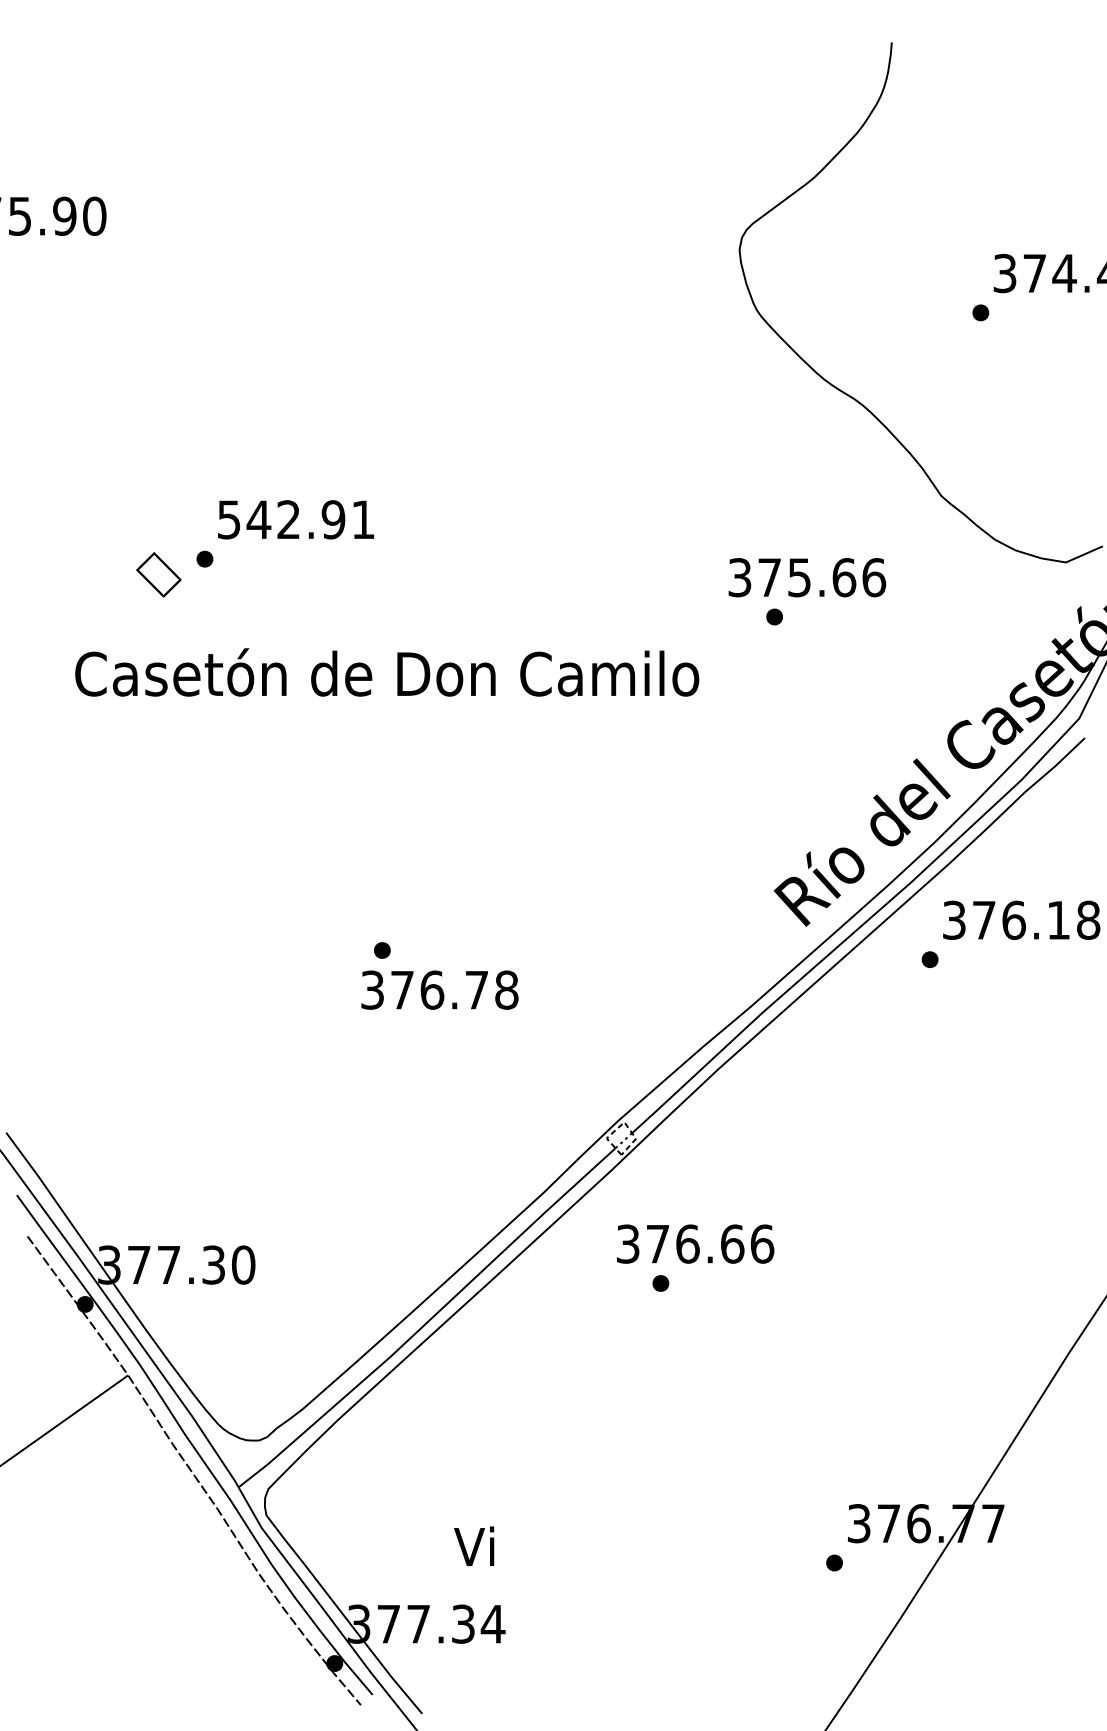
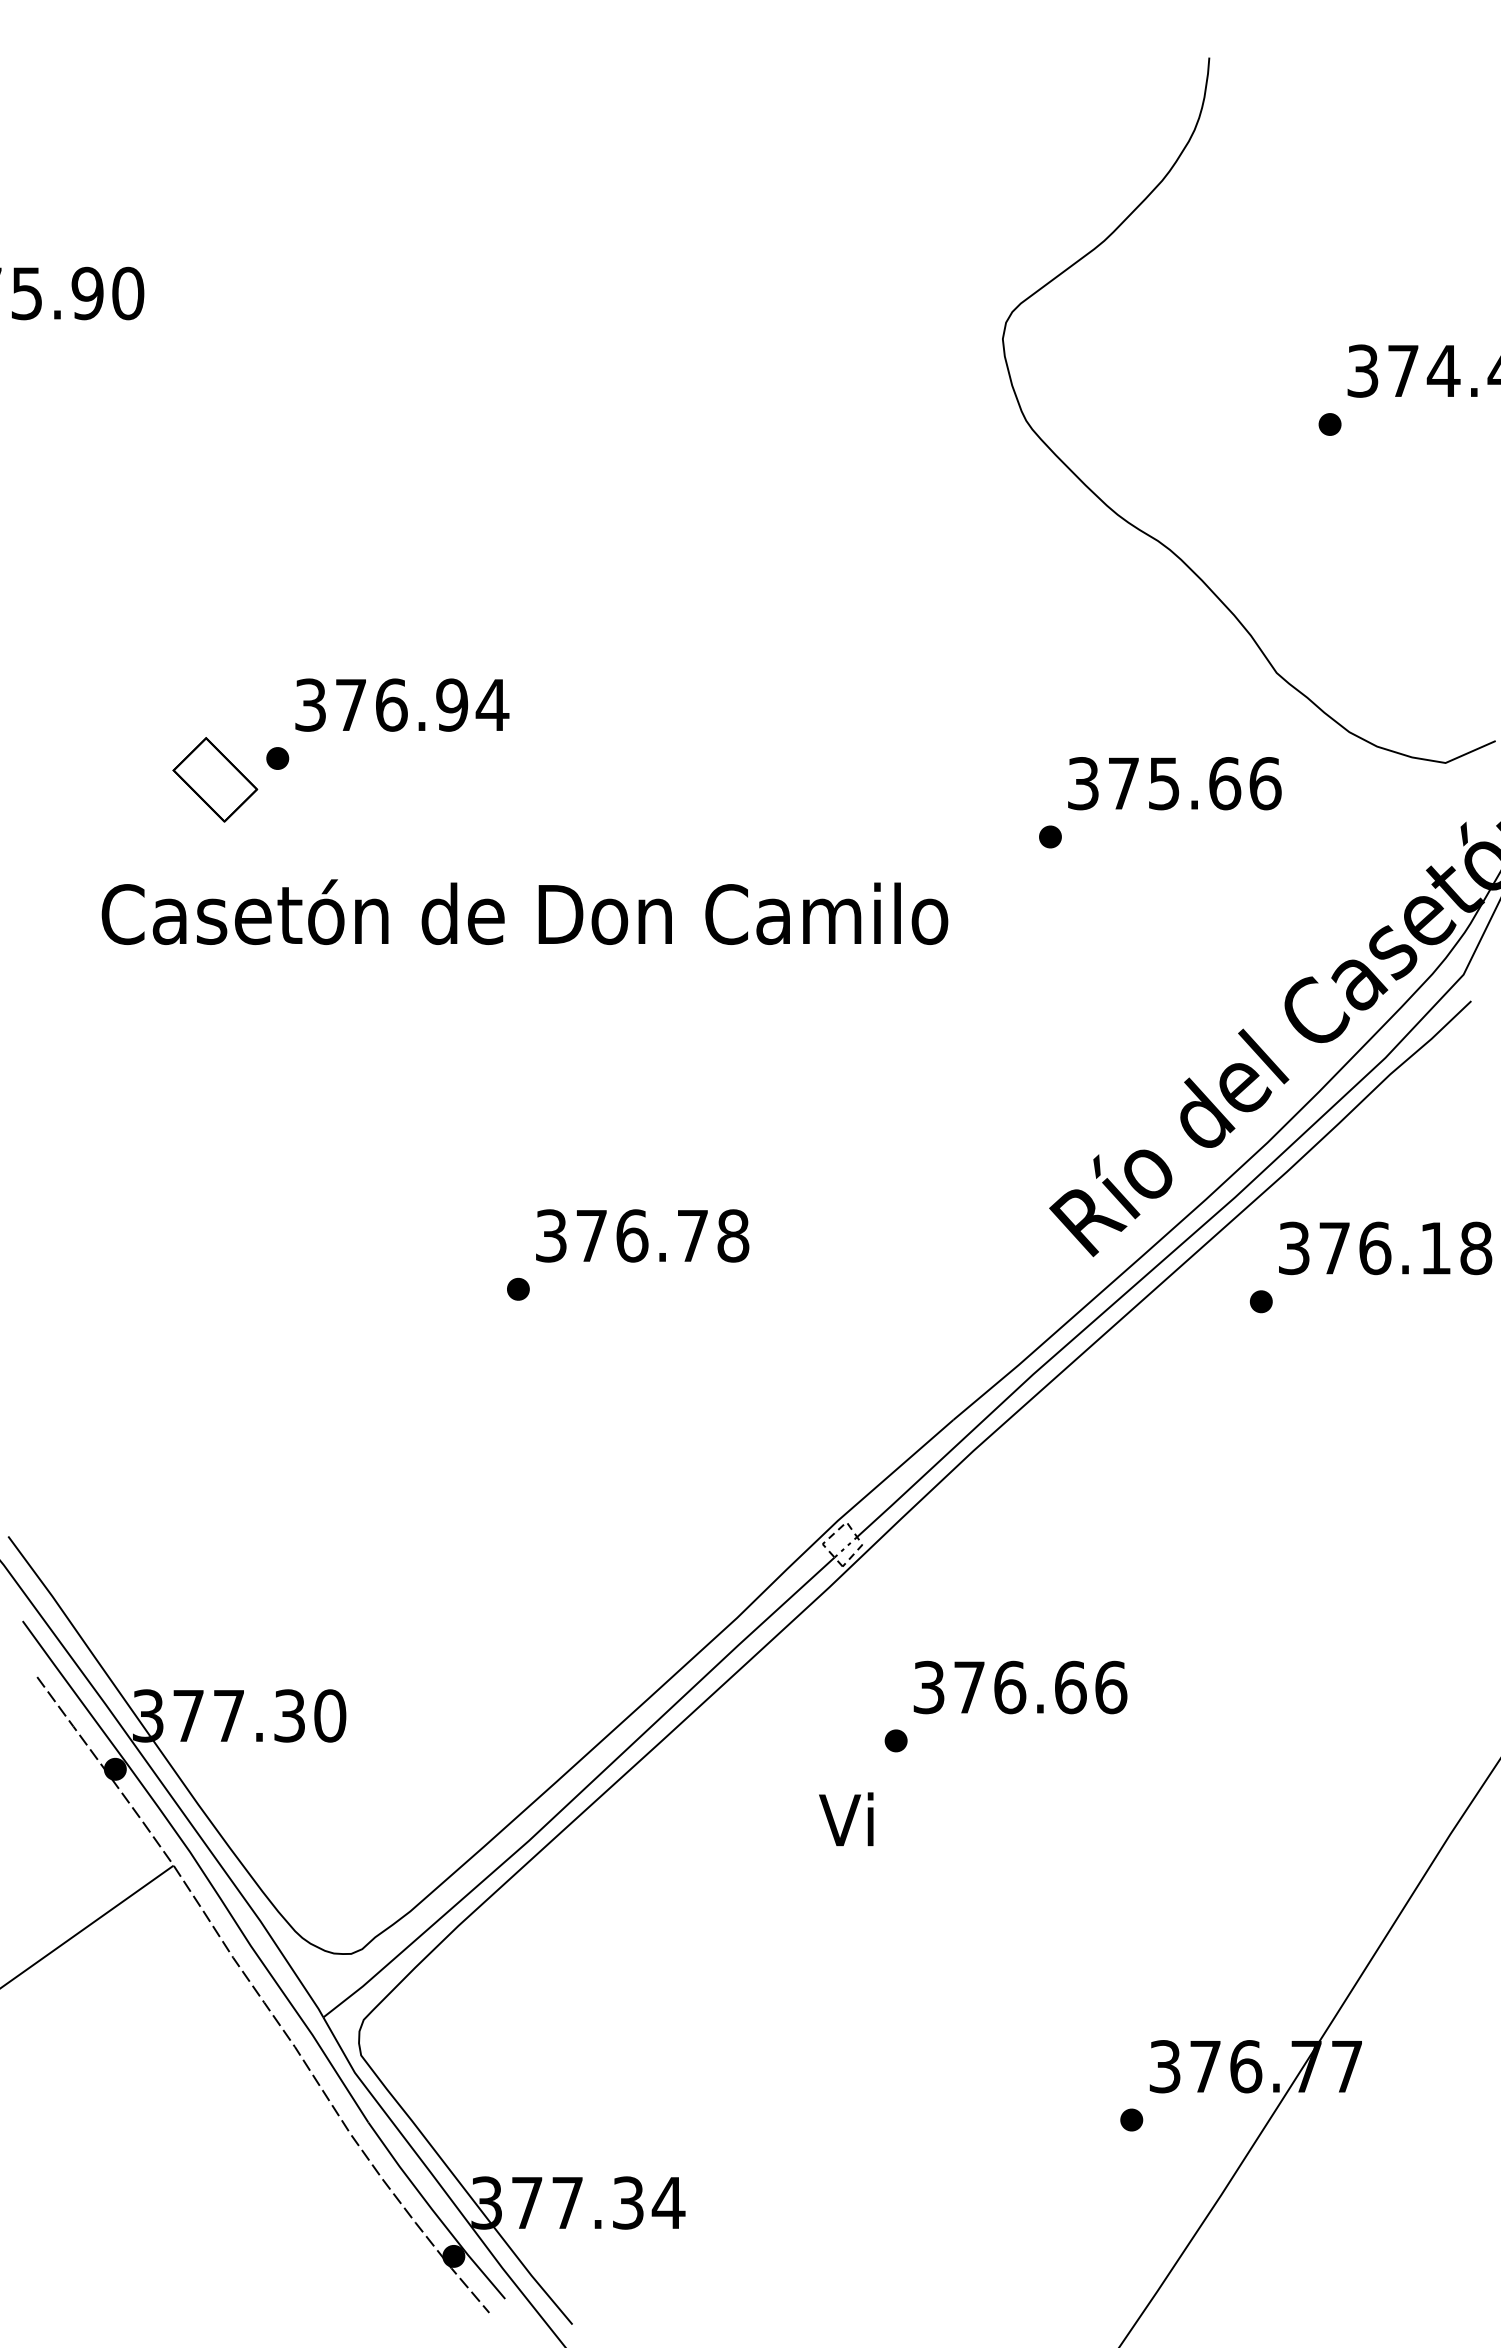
text: (296, 519) -> (401, 704), 542.91 -> 376.94
part: (158, 574) -> (214, 779), size x1.43
text: (807, 577) -> (1175, 783), moved
text: (439, 989) -> (641, 1235), moved
text: (695, 1243) -> (1020, 1686), moved
text: (474, 1545) -> (846, 1818), moved

